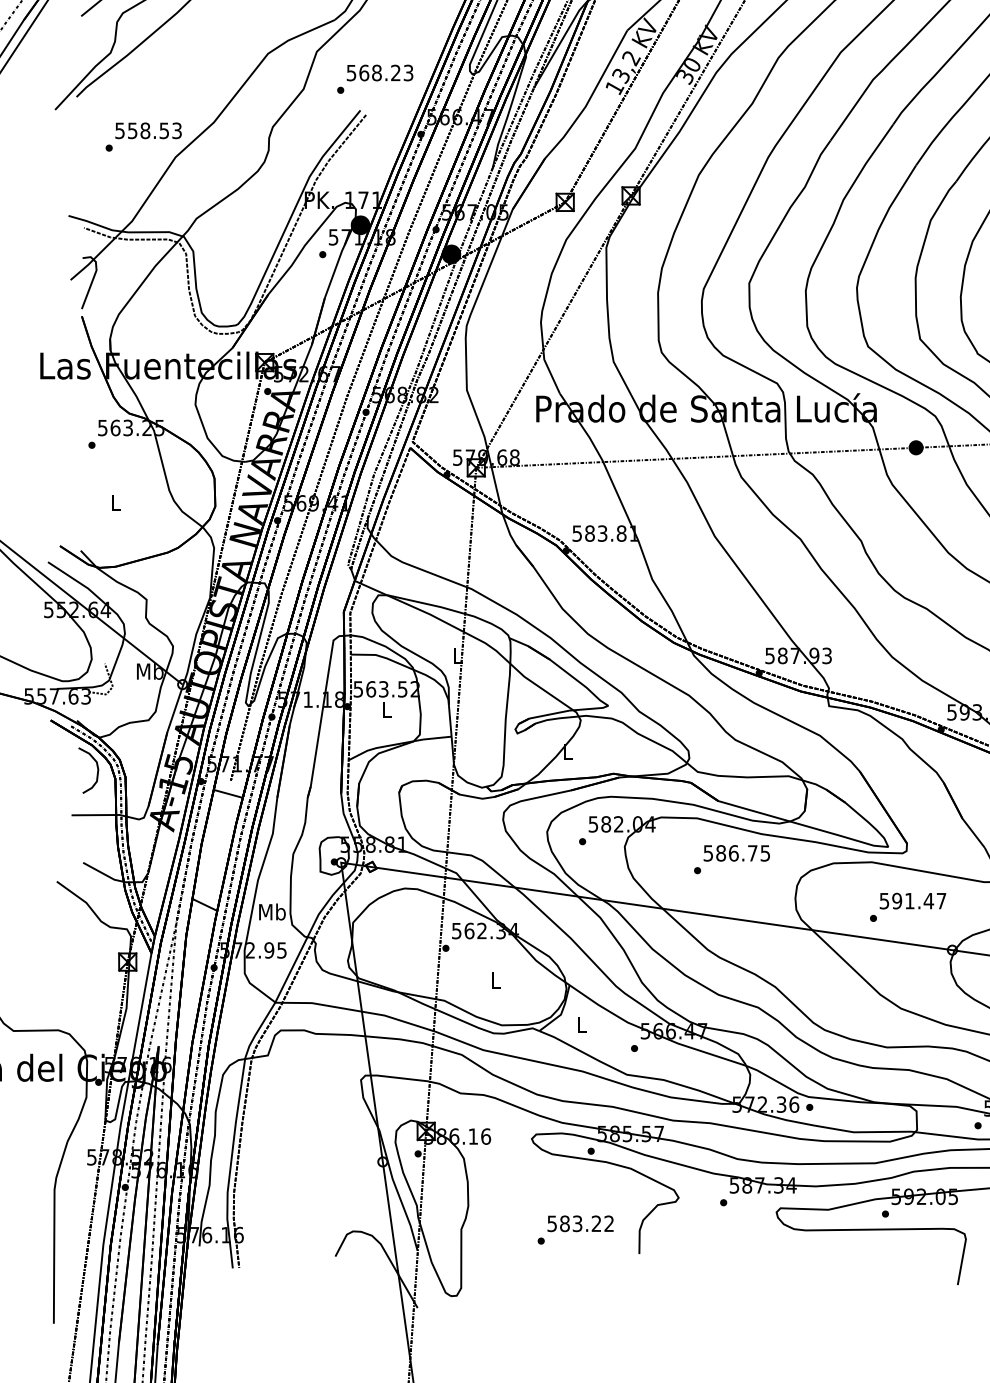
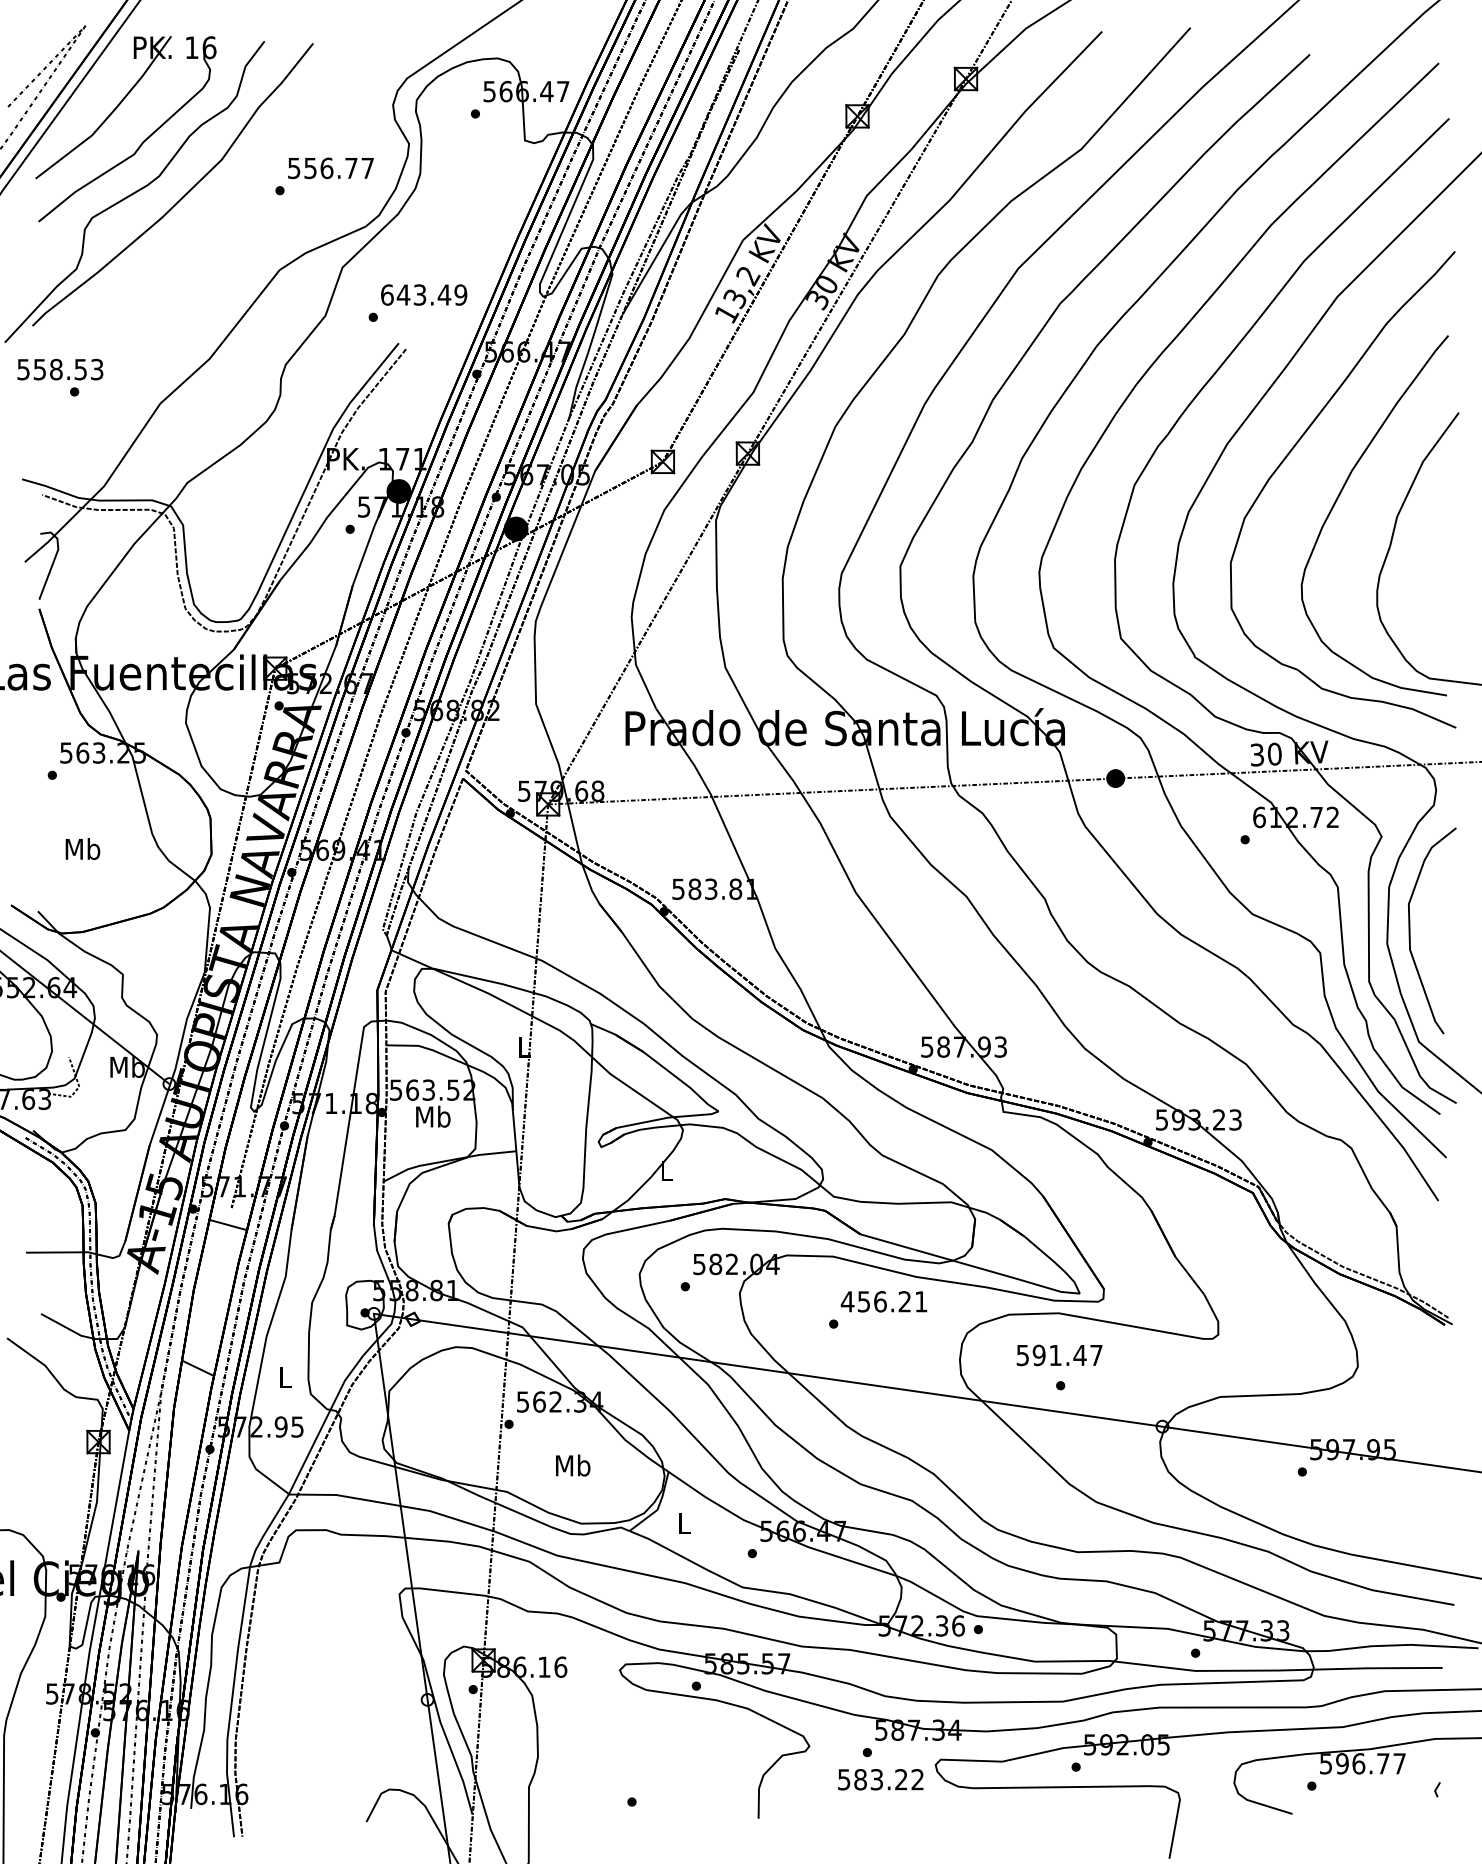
text: (380, 72) -> (424, 294), 568.23 -> 643.49
text: (148, 130) -> (60, 369), moved
text: (115, 502) -> (82, 849), L -> Mb
text: (387, 709) -> (433, 1116), L -> Mb
curve: (97, 770) -> (59, 1194), removed
text: (736, 853) -> (883, 1301), 586.75 -> 456.21
text: (912, 901) -> (1059, 1355), moved
text: (272, 912) -> (285, 1377), Mb -> L
text: (495, 980) -> (573, 1465), L -> Mb
text: (580, 1223) -> (880, 1779), moved

